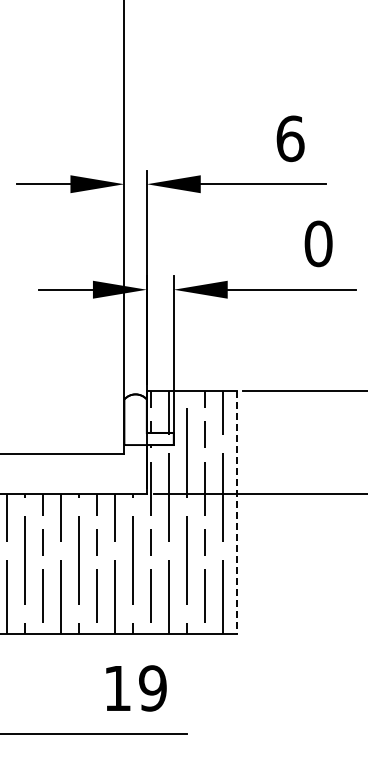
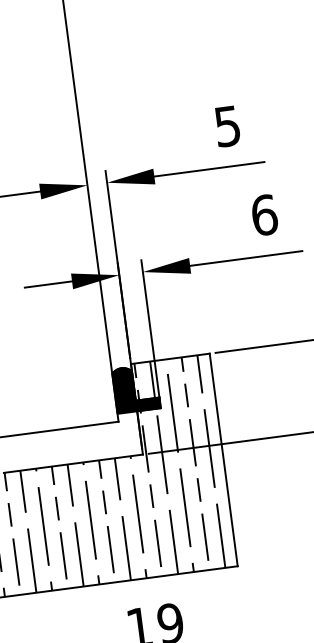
text: (290, 138) -> (227, 126), 6 -> 5
text: (318, 243) -> (264, 214), 0 -> 6
fill: (148, 419) -> (135, 388), added
line: (236, 512) -> (223, 460), dashed -> solid

